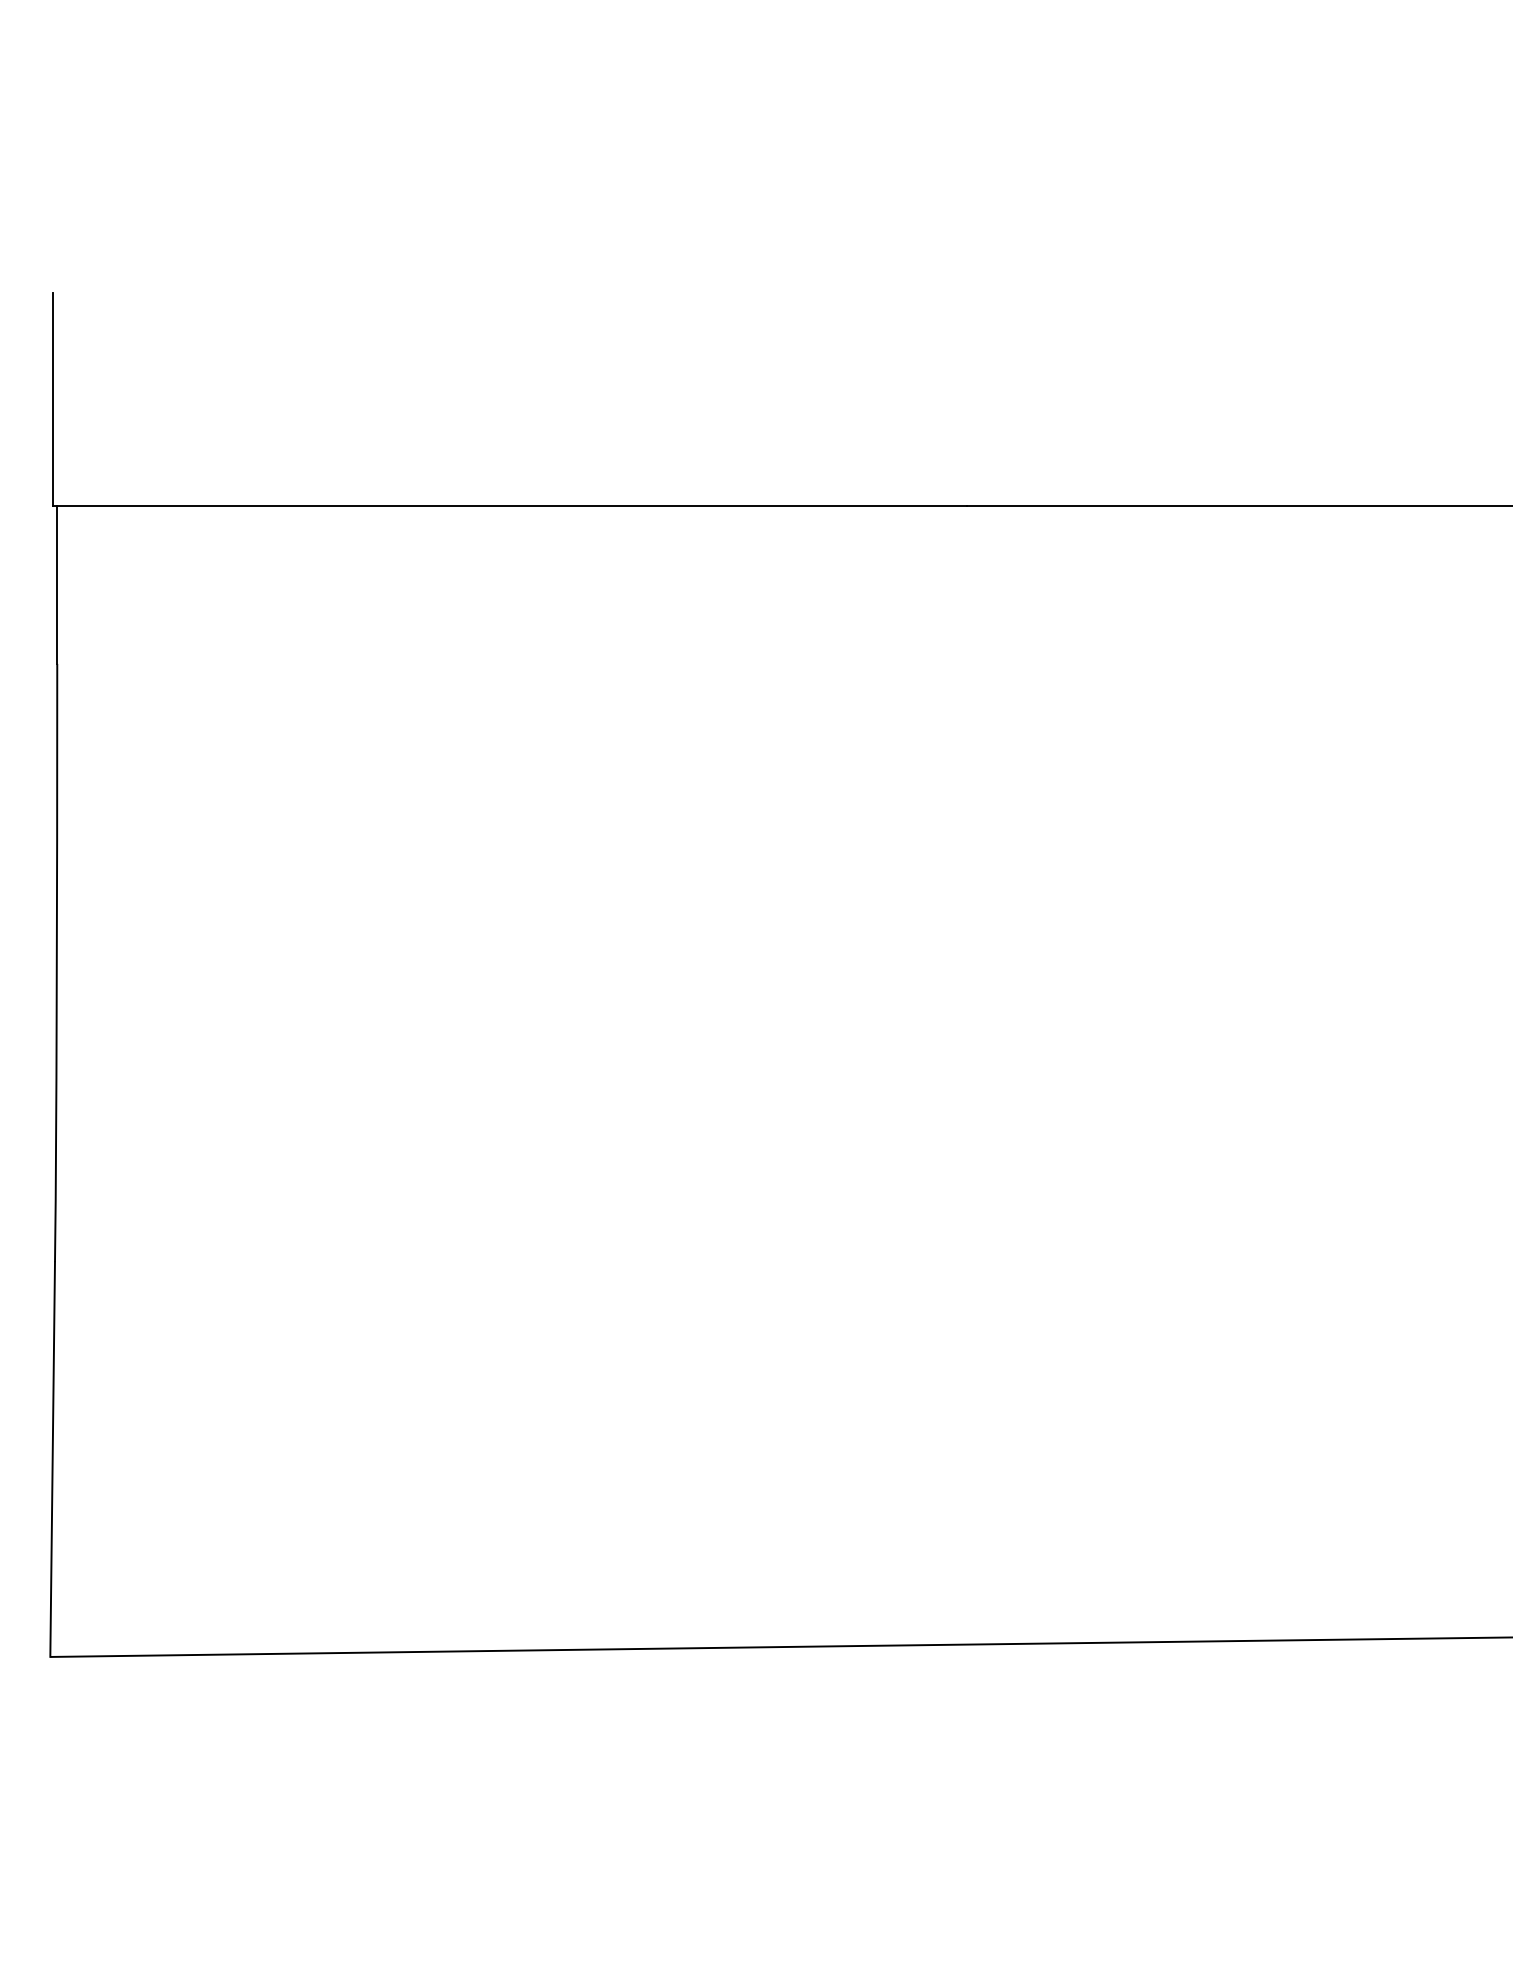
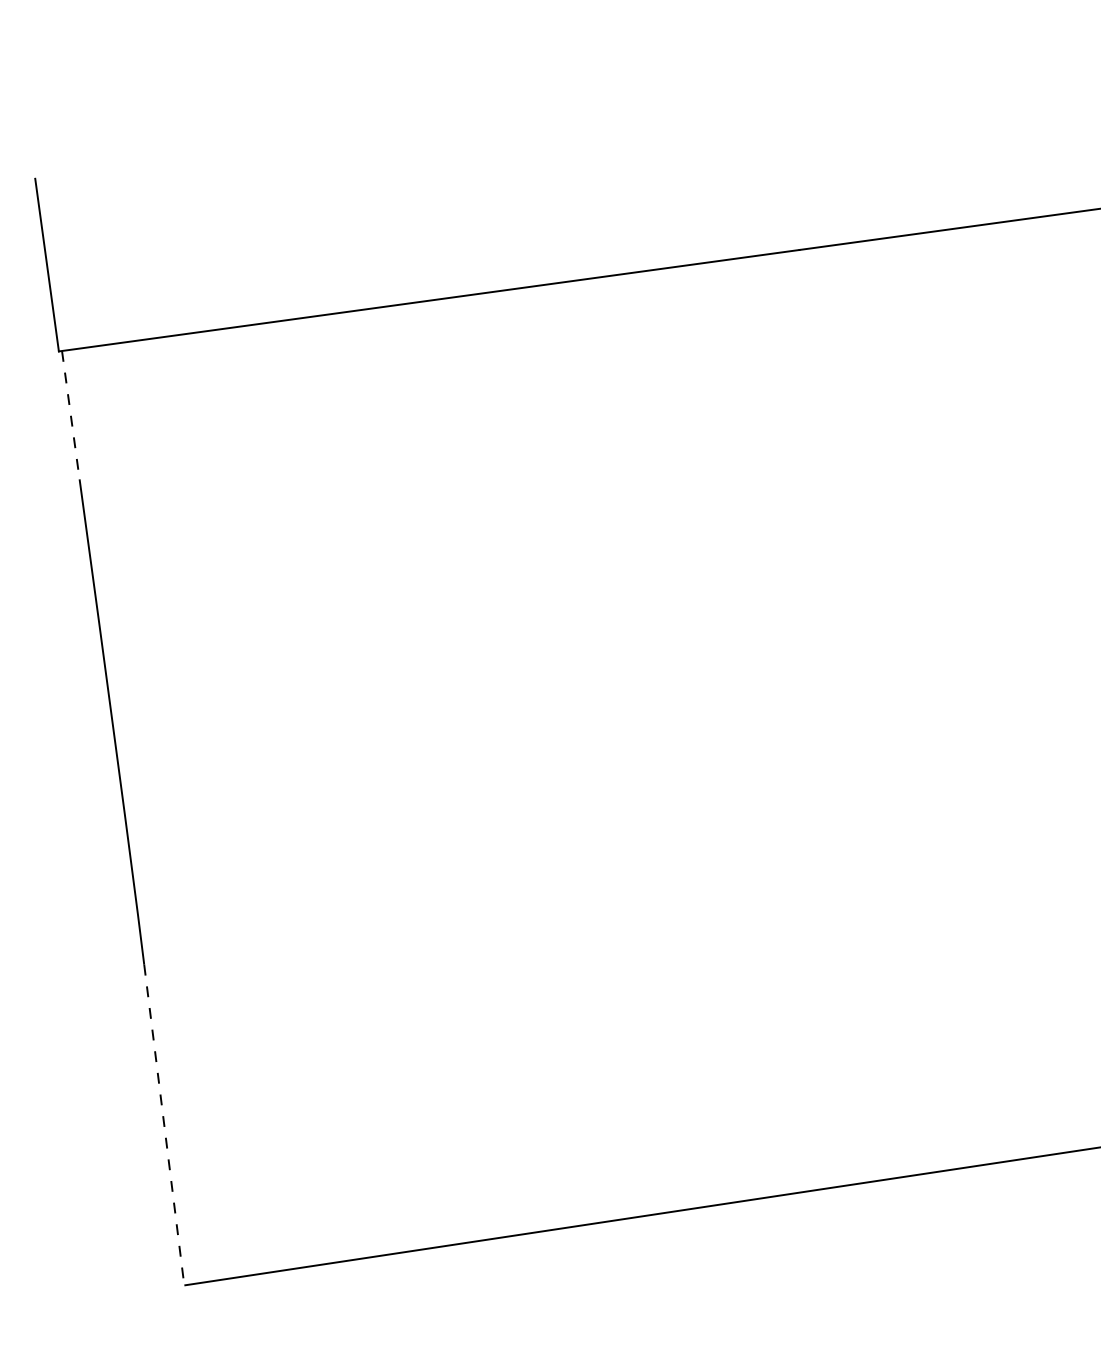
line: (57, 585) -> (71, 415), solid -> dashed
line: (52, 1460) -> (164, 1125), solid -> dashed

